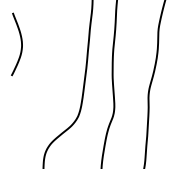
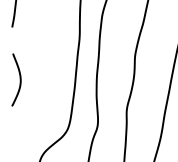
curve: (20, 43) -> (19, 79), moved

